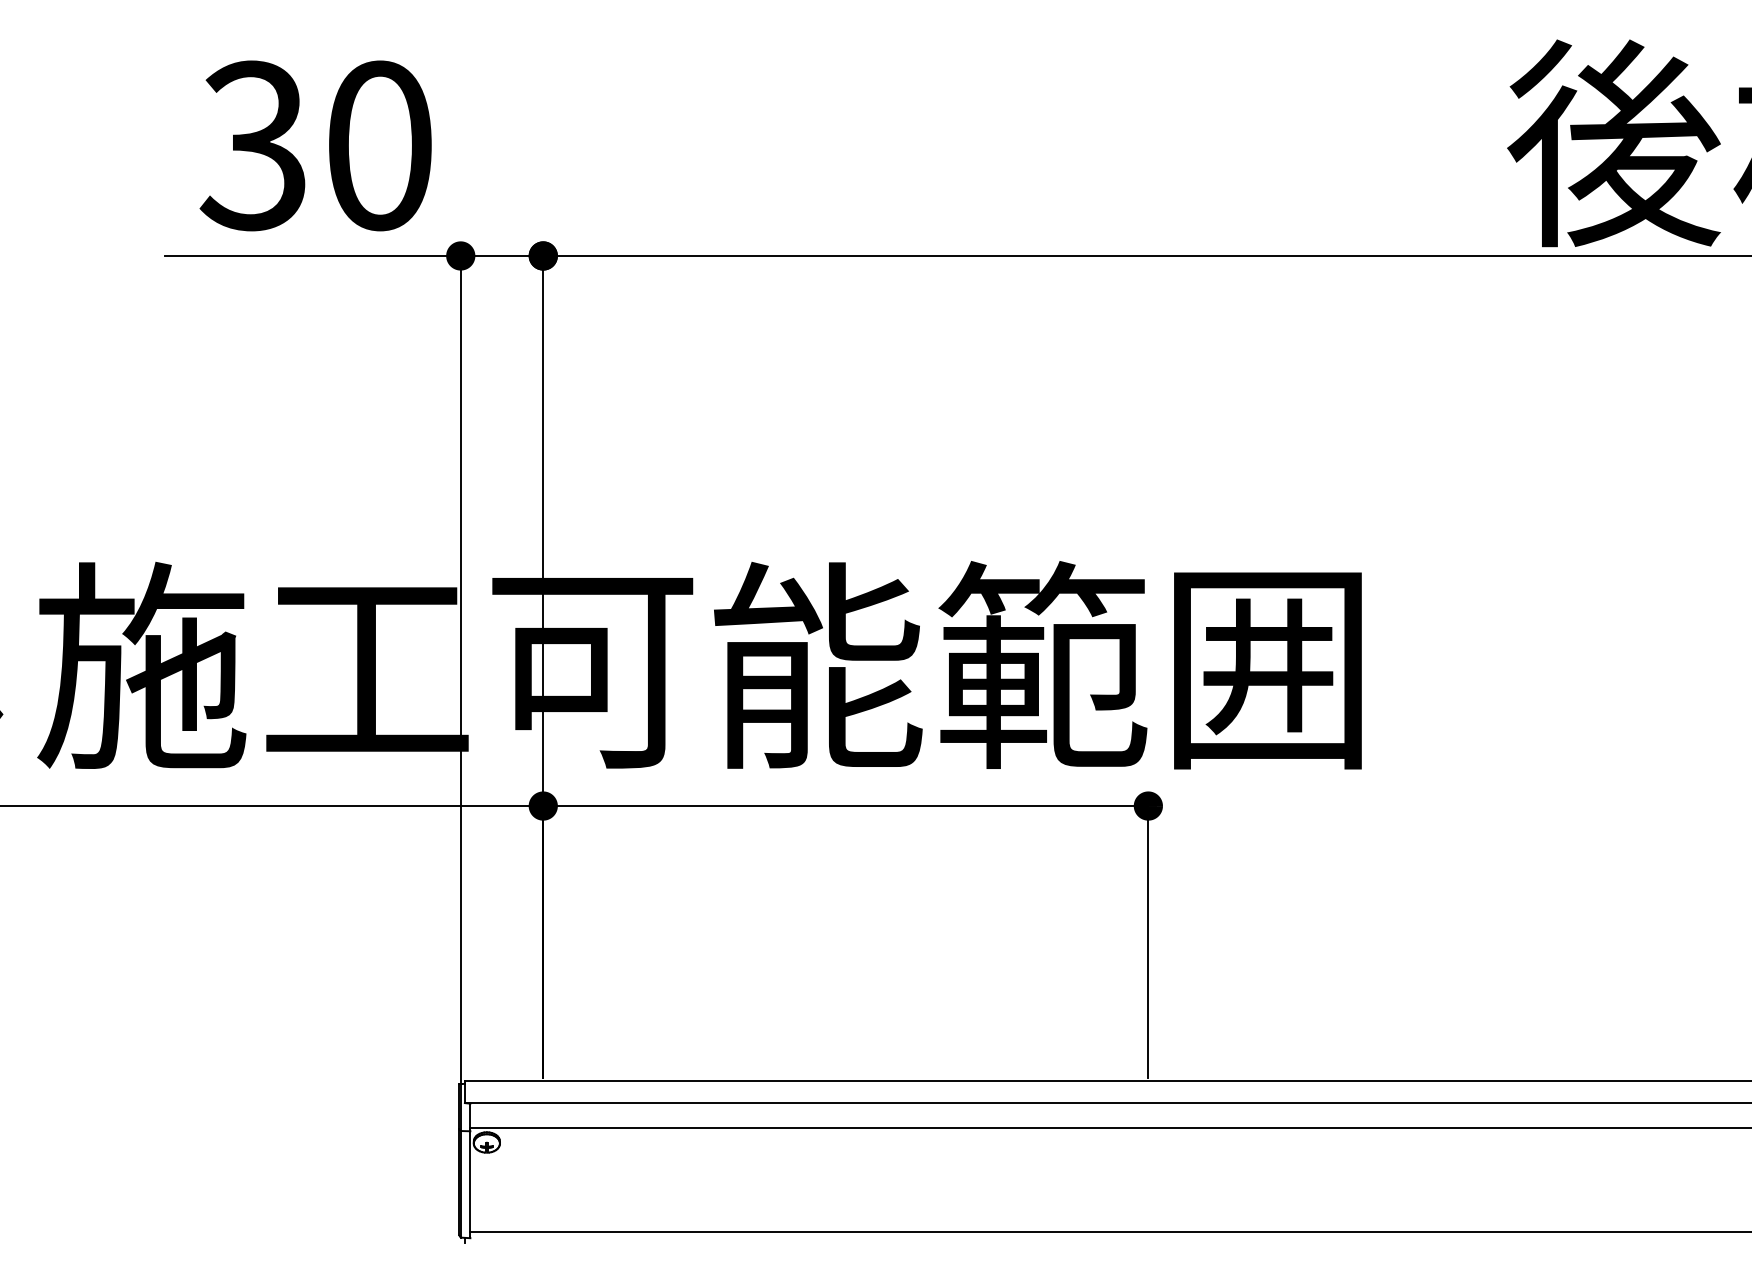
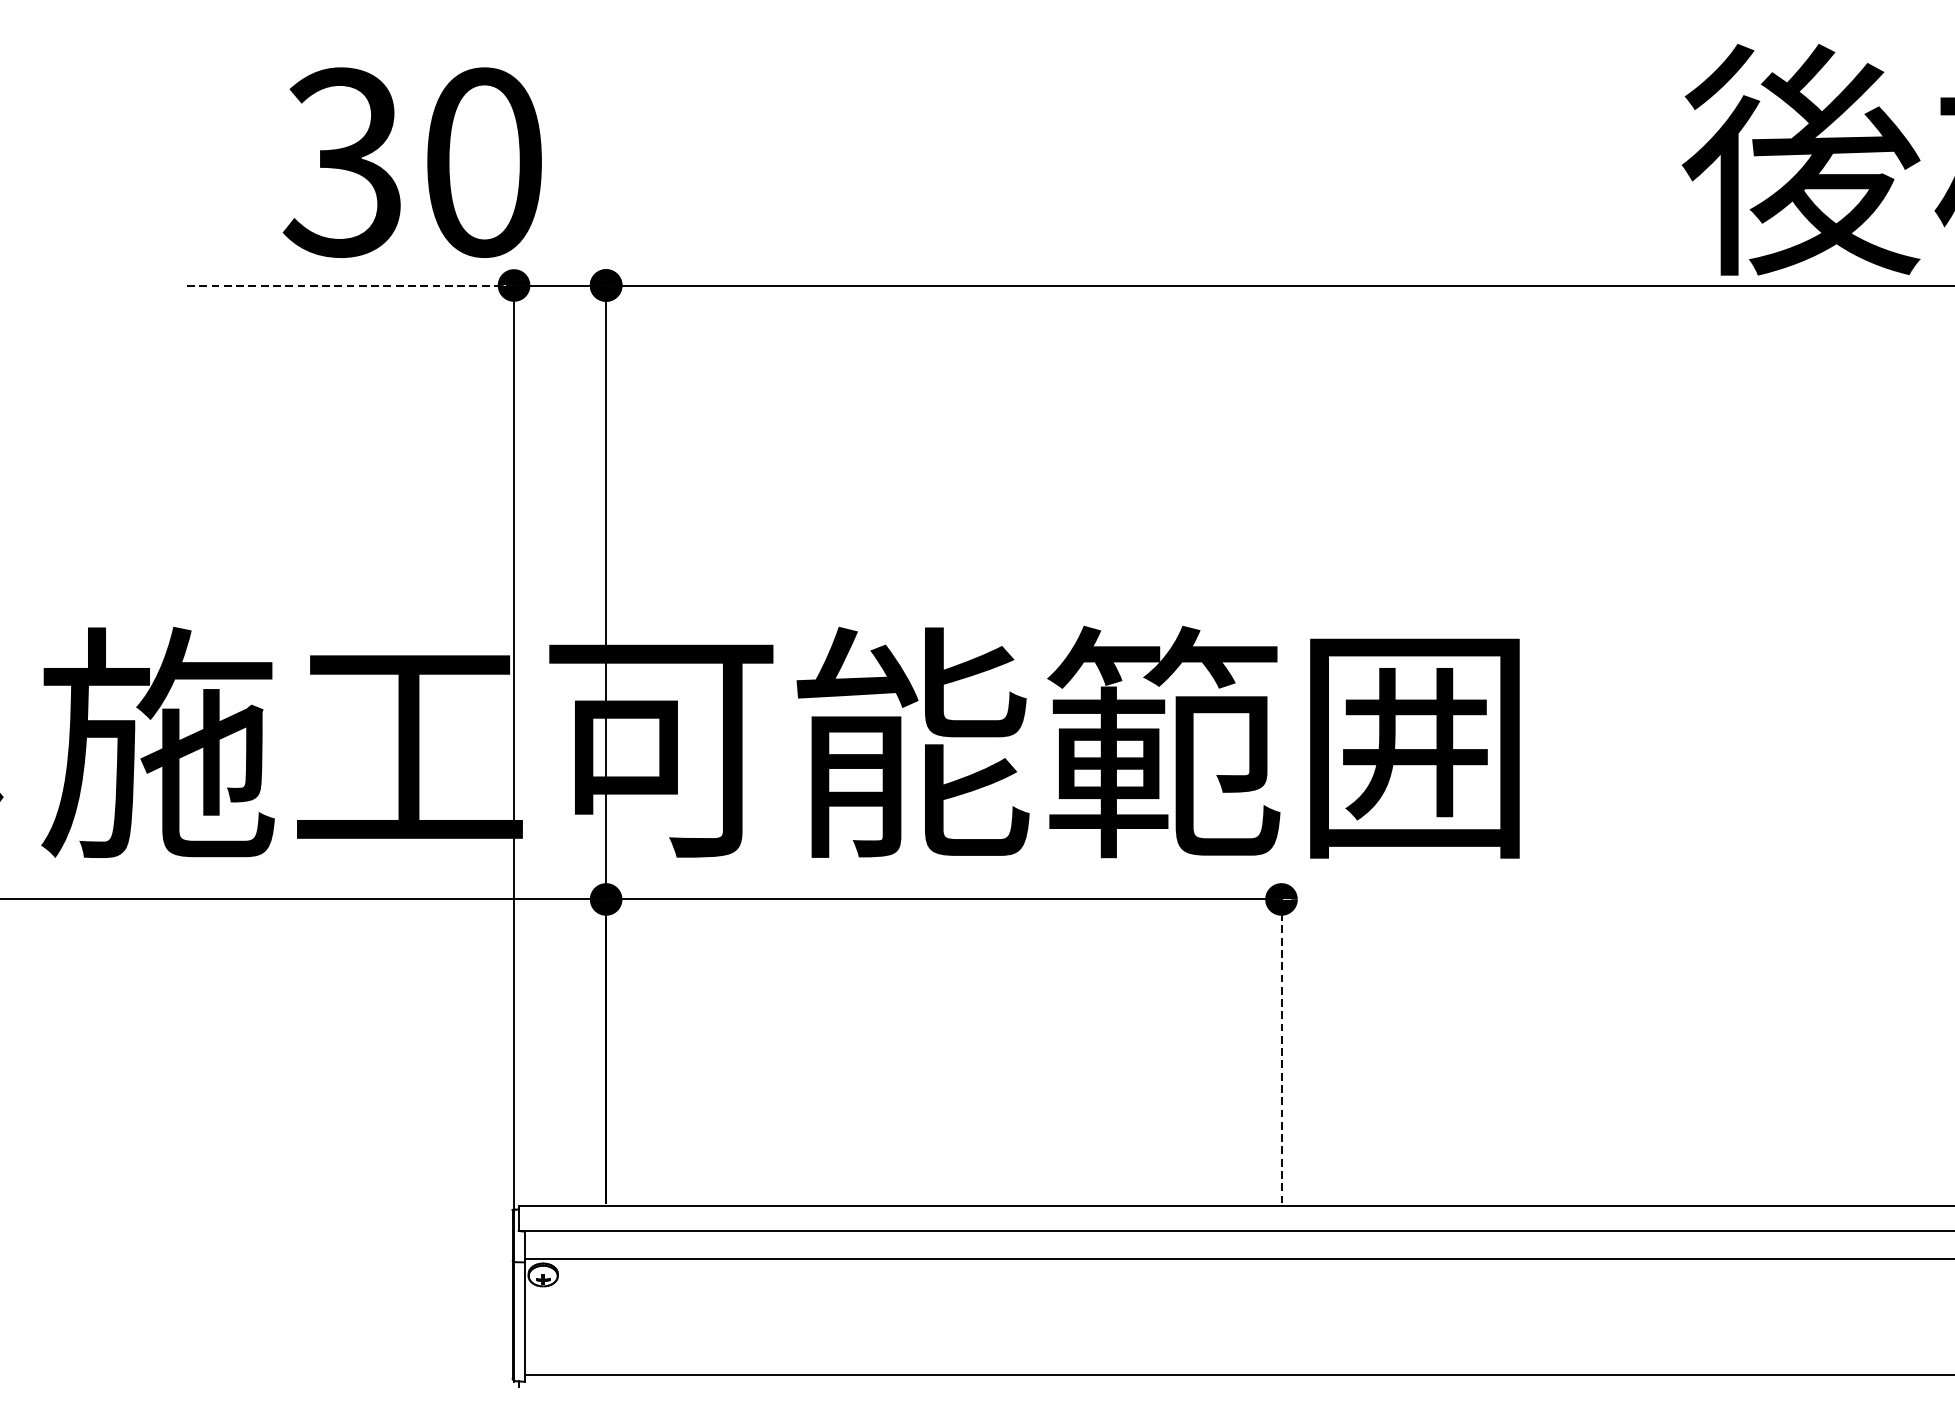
text: (315, 145) -> (412, 162), moved
line: (313, 255) -> (349, 284), solid -> dashed
line: (1148, 940) -> (1281, 1049), solid -> dashed

